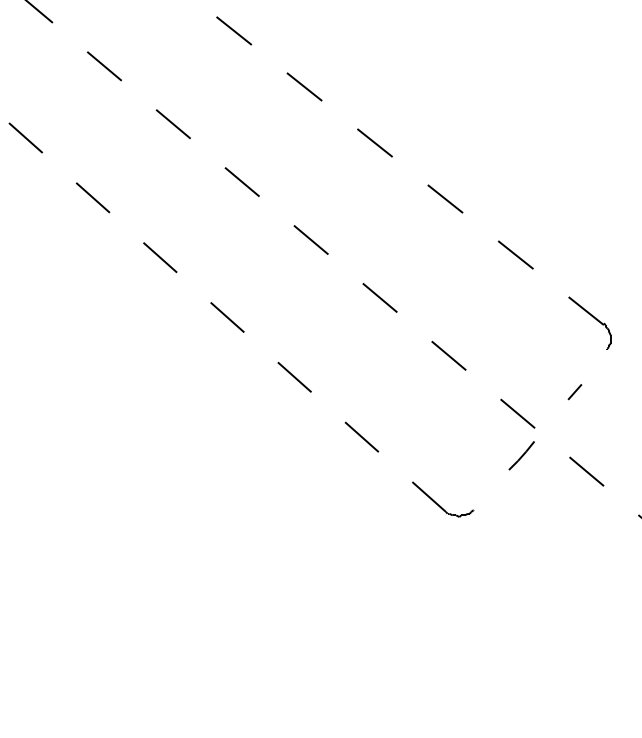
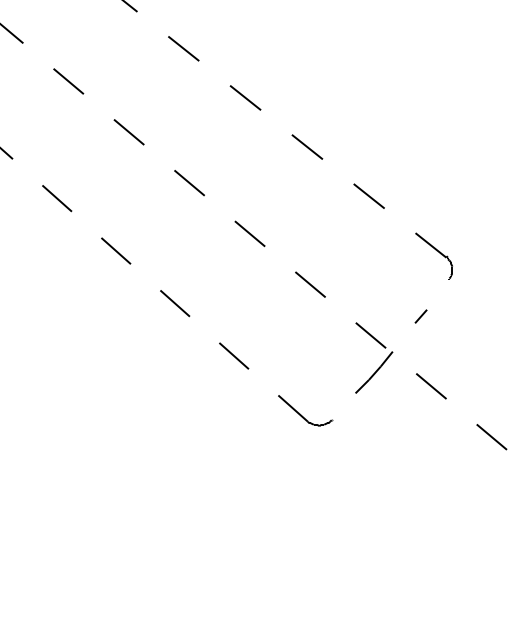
part: (521, 455) -> (374, 372), size x1.67

